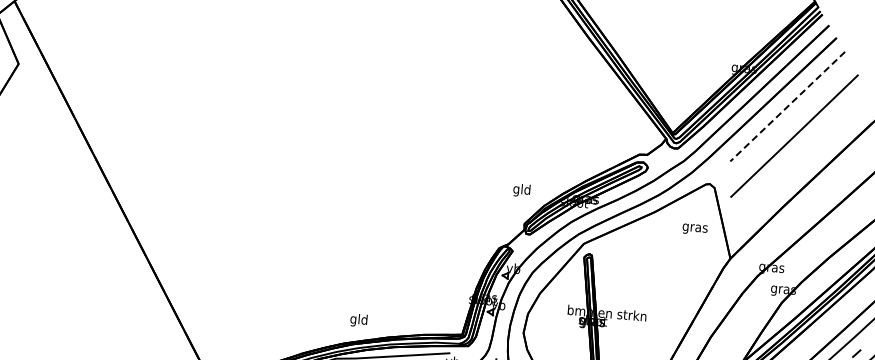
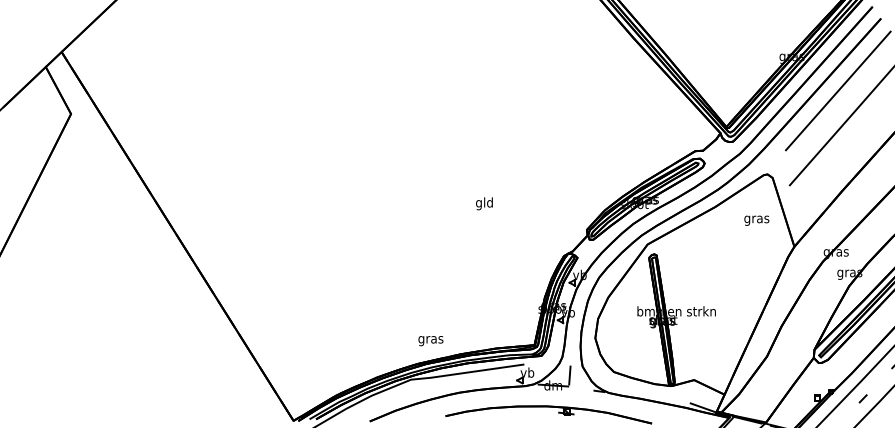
line: (786, 107) -> (837, 91), dashed -> solid
text: (521, 190) -> (484, 203), moved
text: (358, 320) -> (430, 339), gld -> gras

